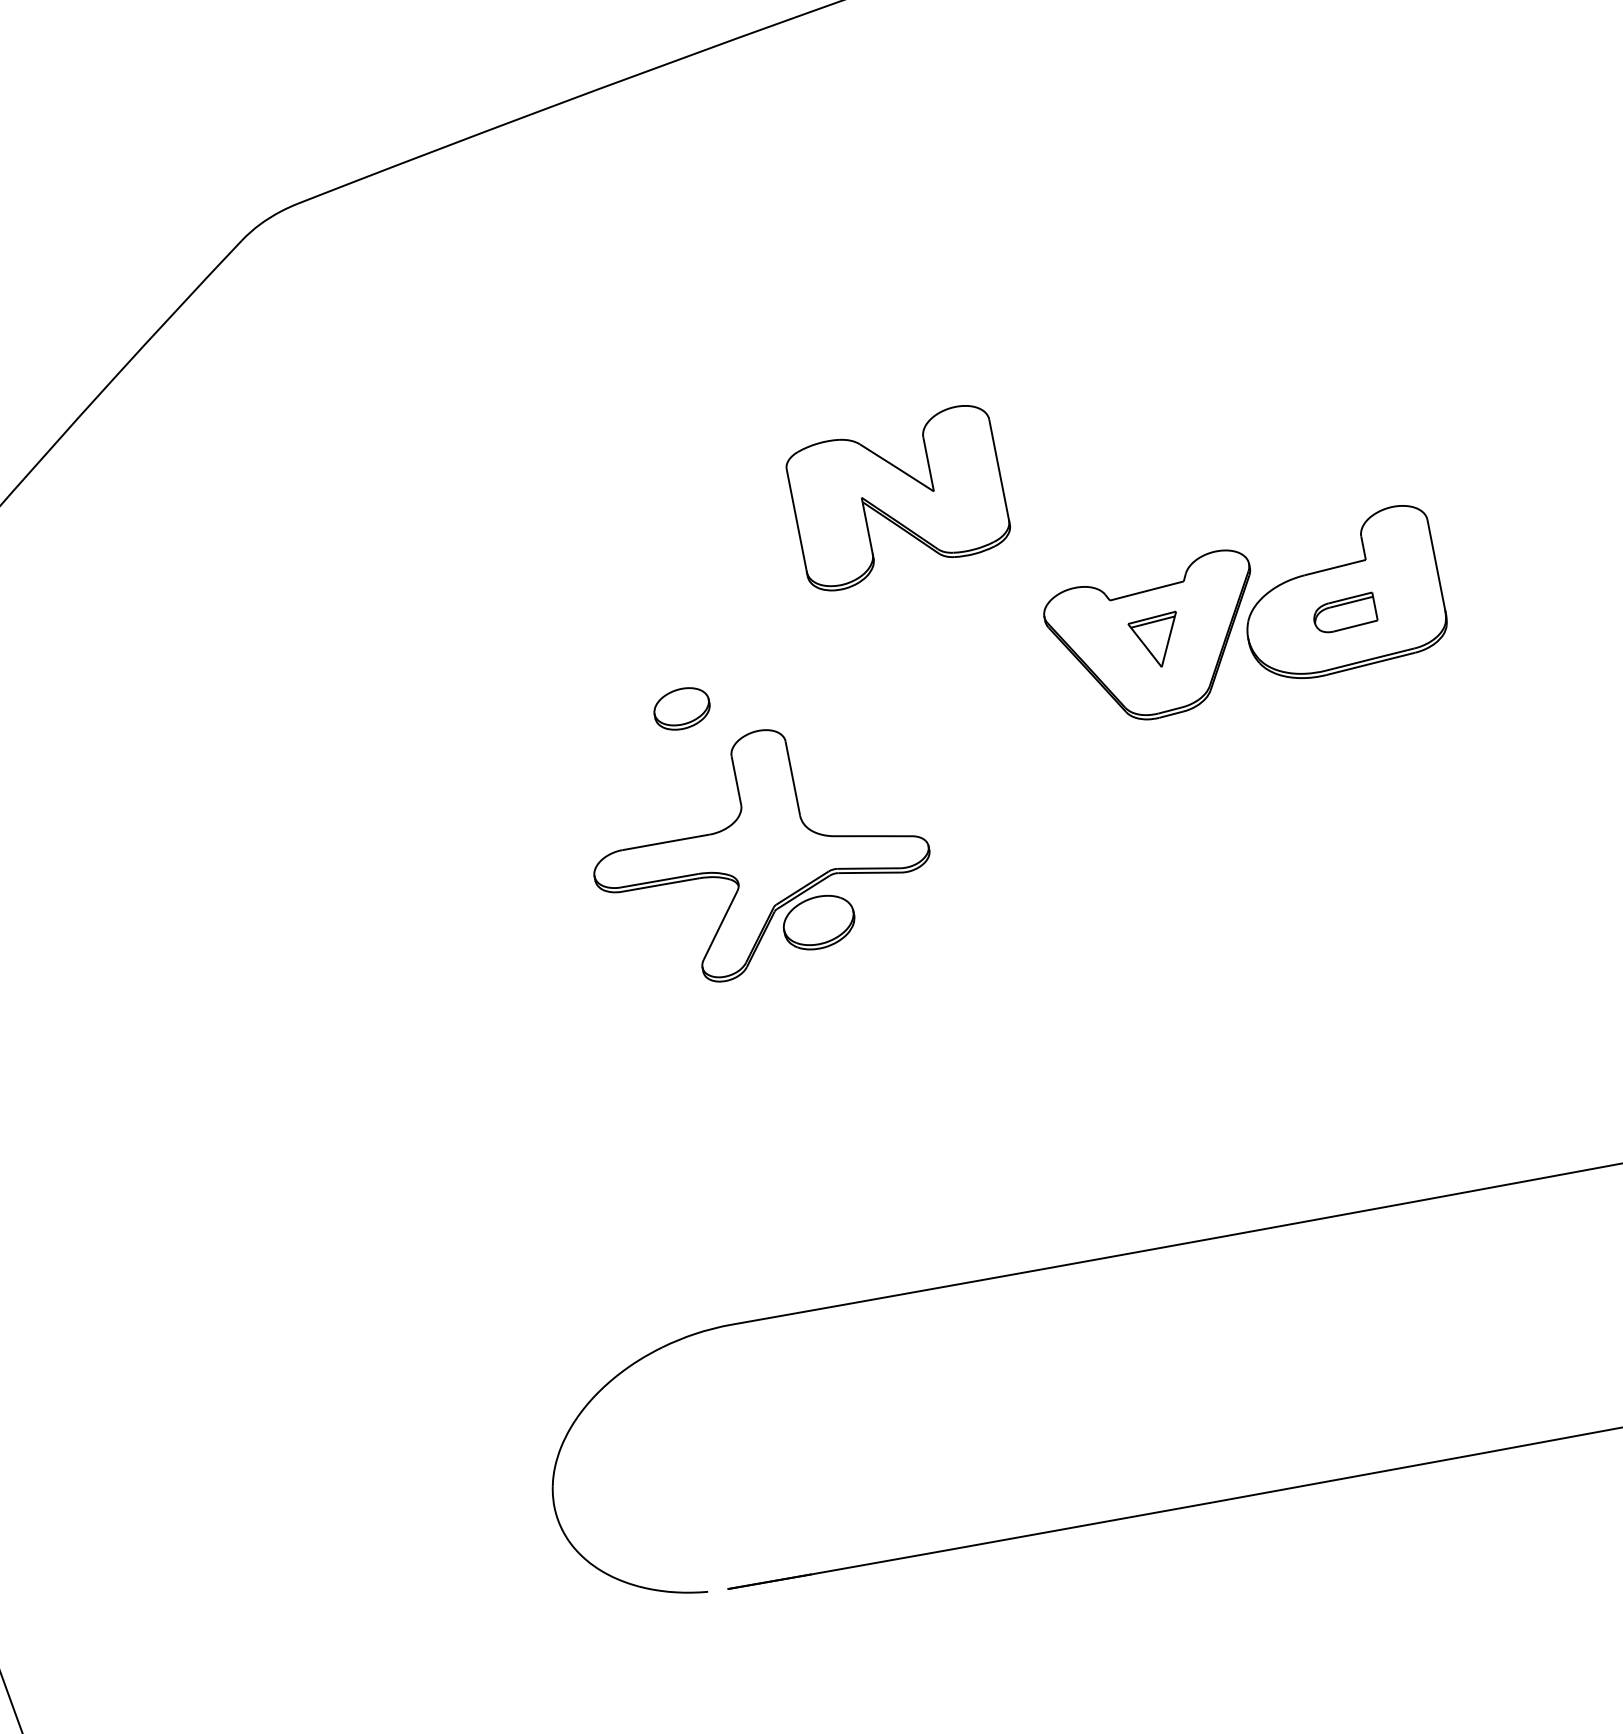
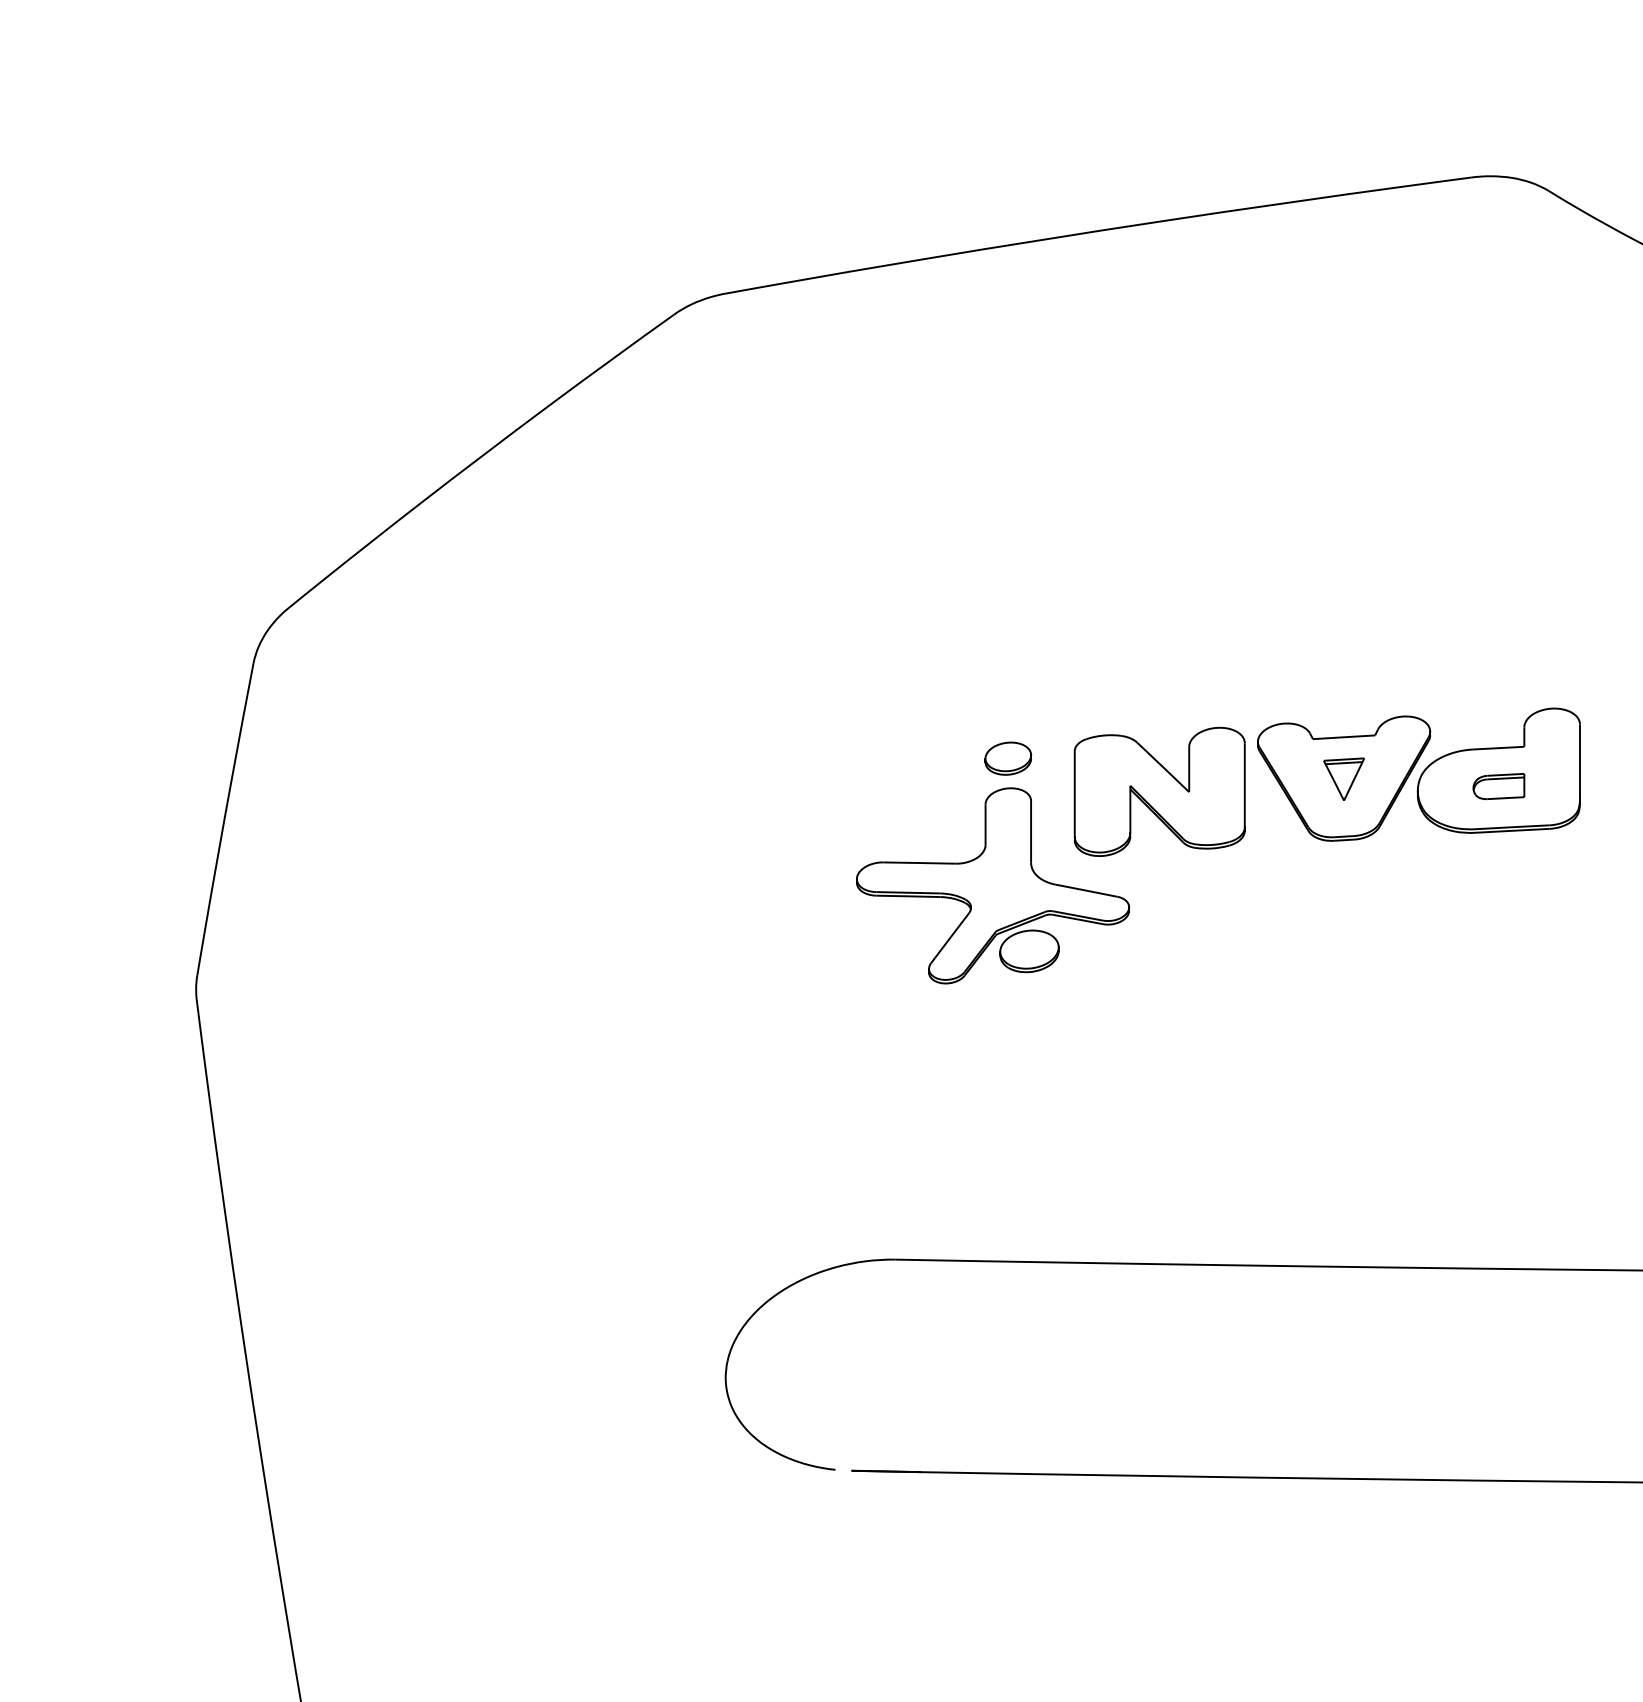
part: (898, 497) -> (1159, 791), moved
part: (682, 708) -> (1008, 758), moved

